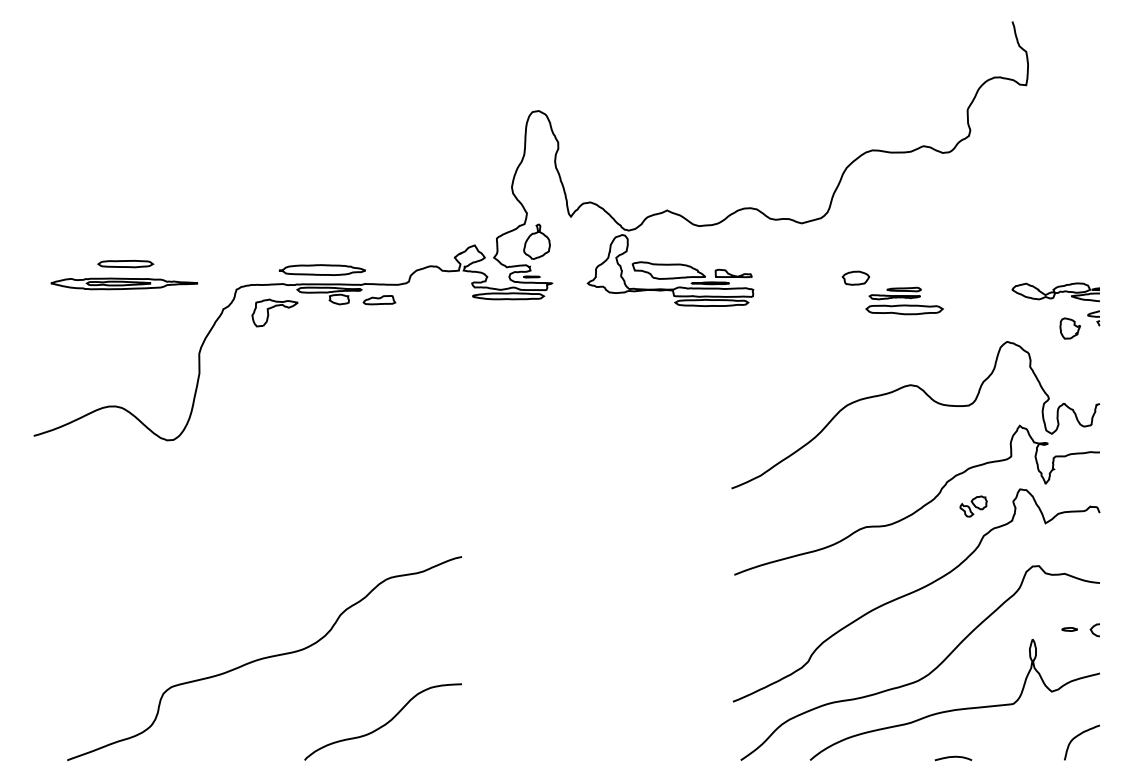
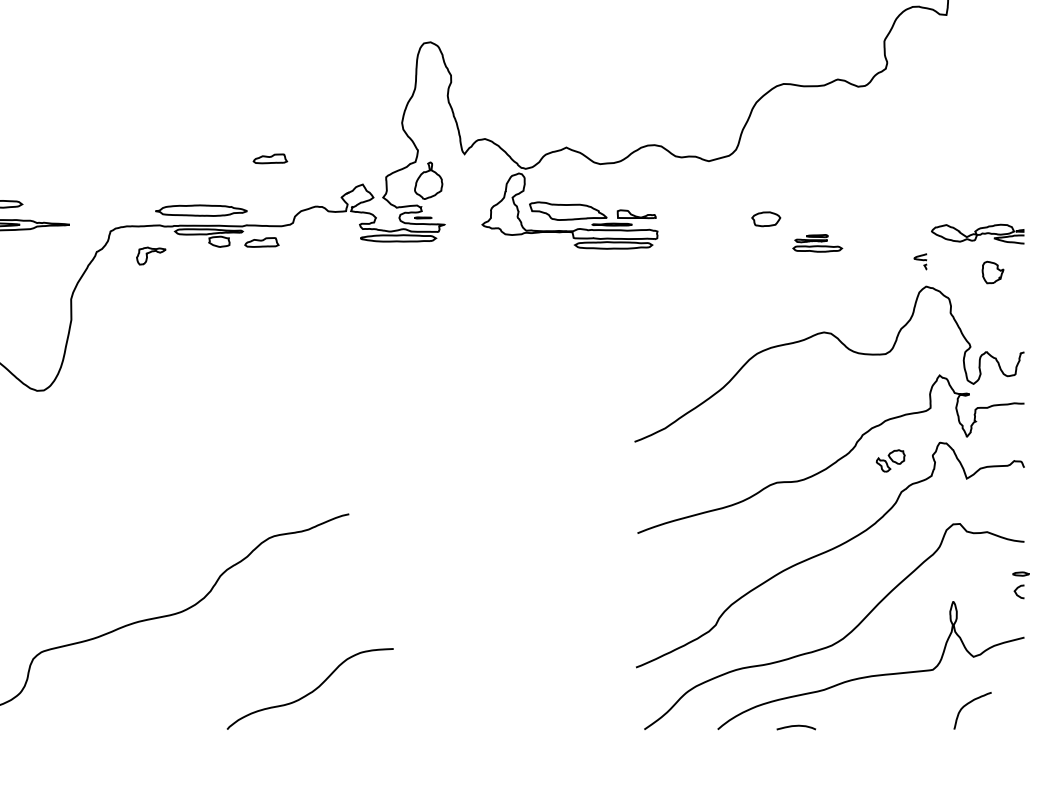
part: (387, 221) -> (270, 159), added
part: (904, 300) -> (817, 242), size x0.6
part: (274, 312) -> (150, 255), size x0.6
part: (1093, 318) -> (920, 261), moved
part: (1069, 629) -> (1020, 574), moved
curve: (383, 724) -> (310, 691), moved
curve: (1078, 736) -> (968, 704), moved
curve: (953, 757) -> (796, 726), moved

